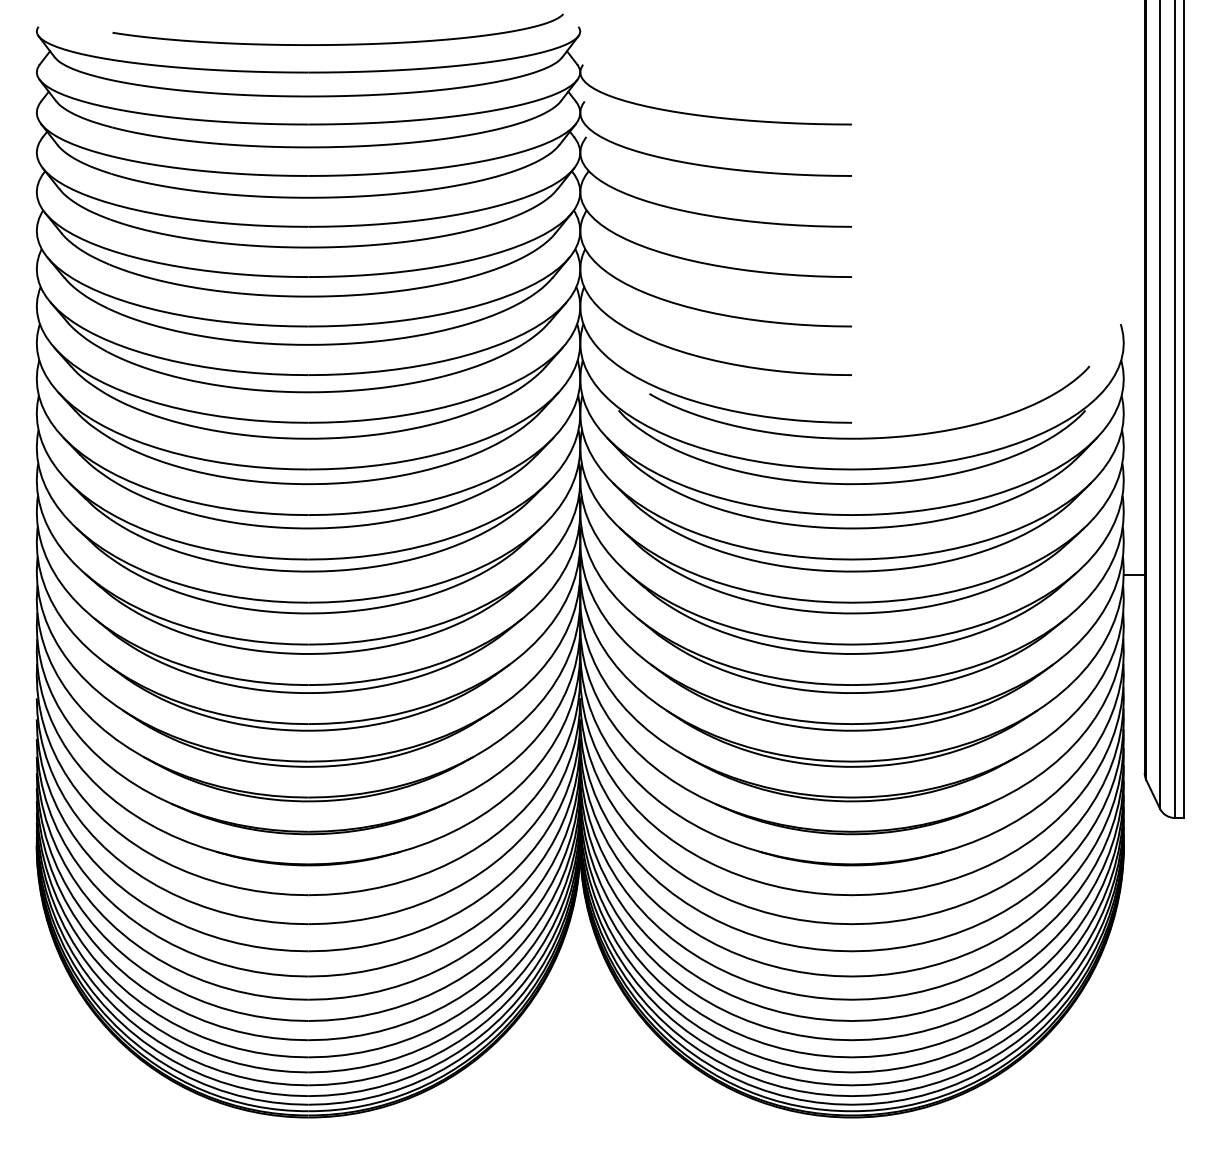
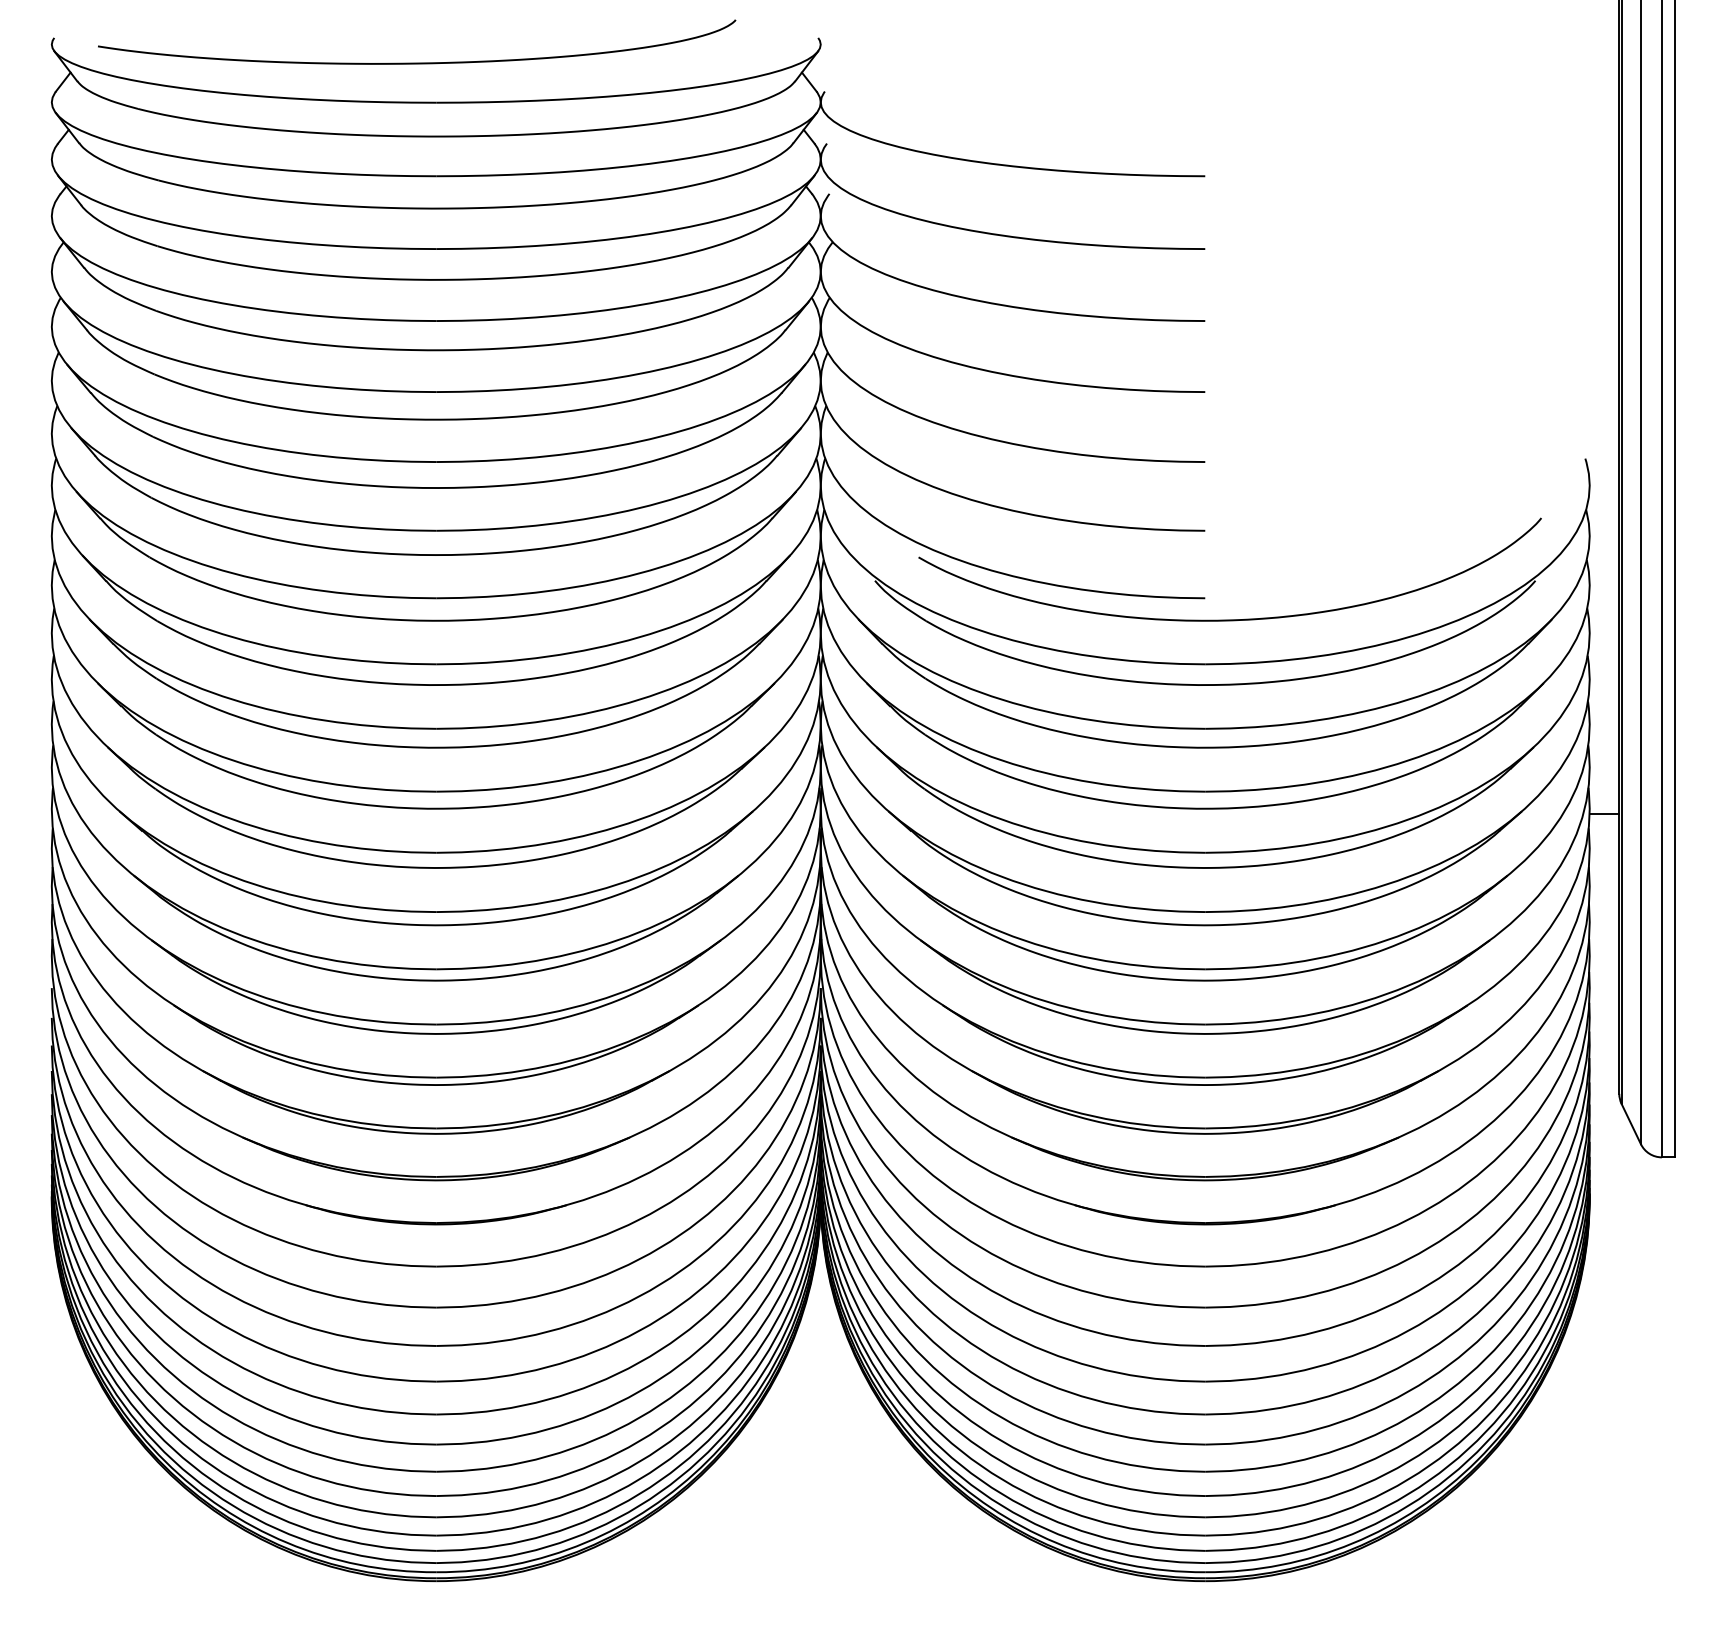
curve: (338, 44) -> (417, 62), moved

